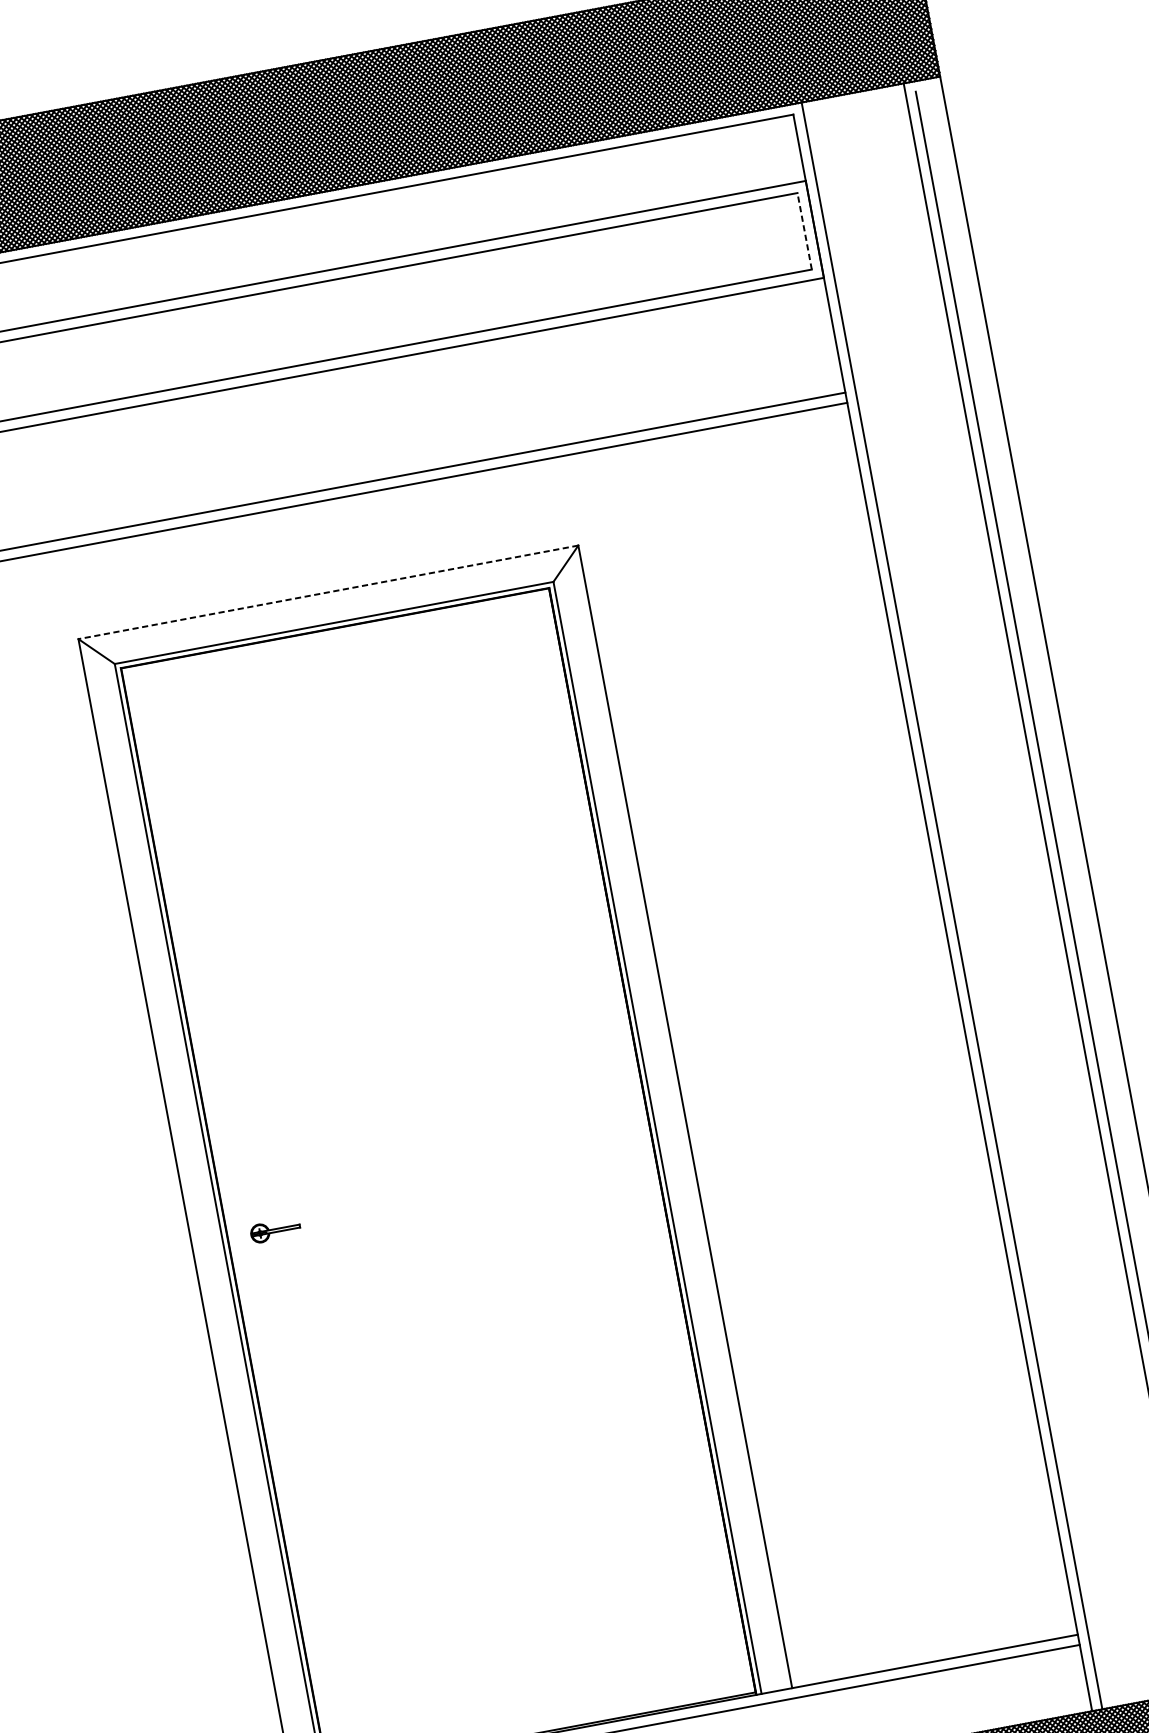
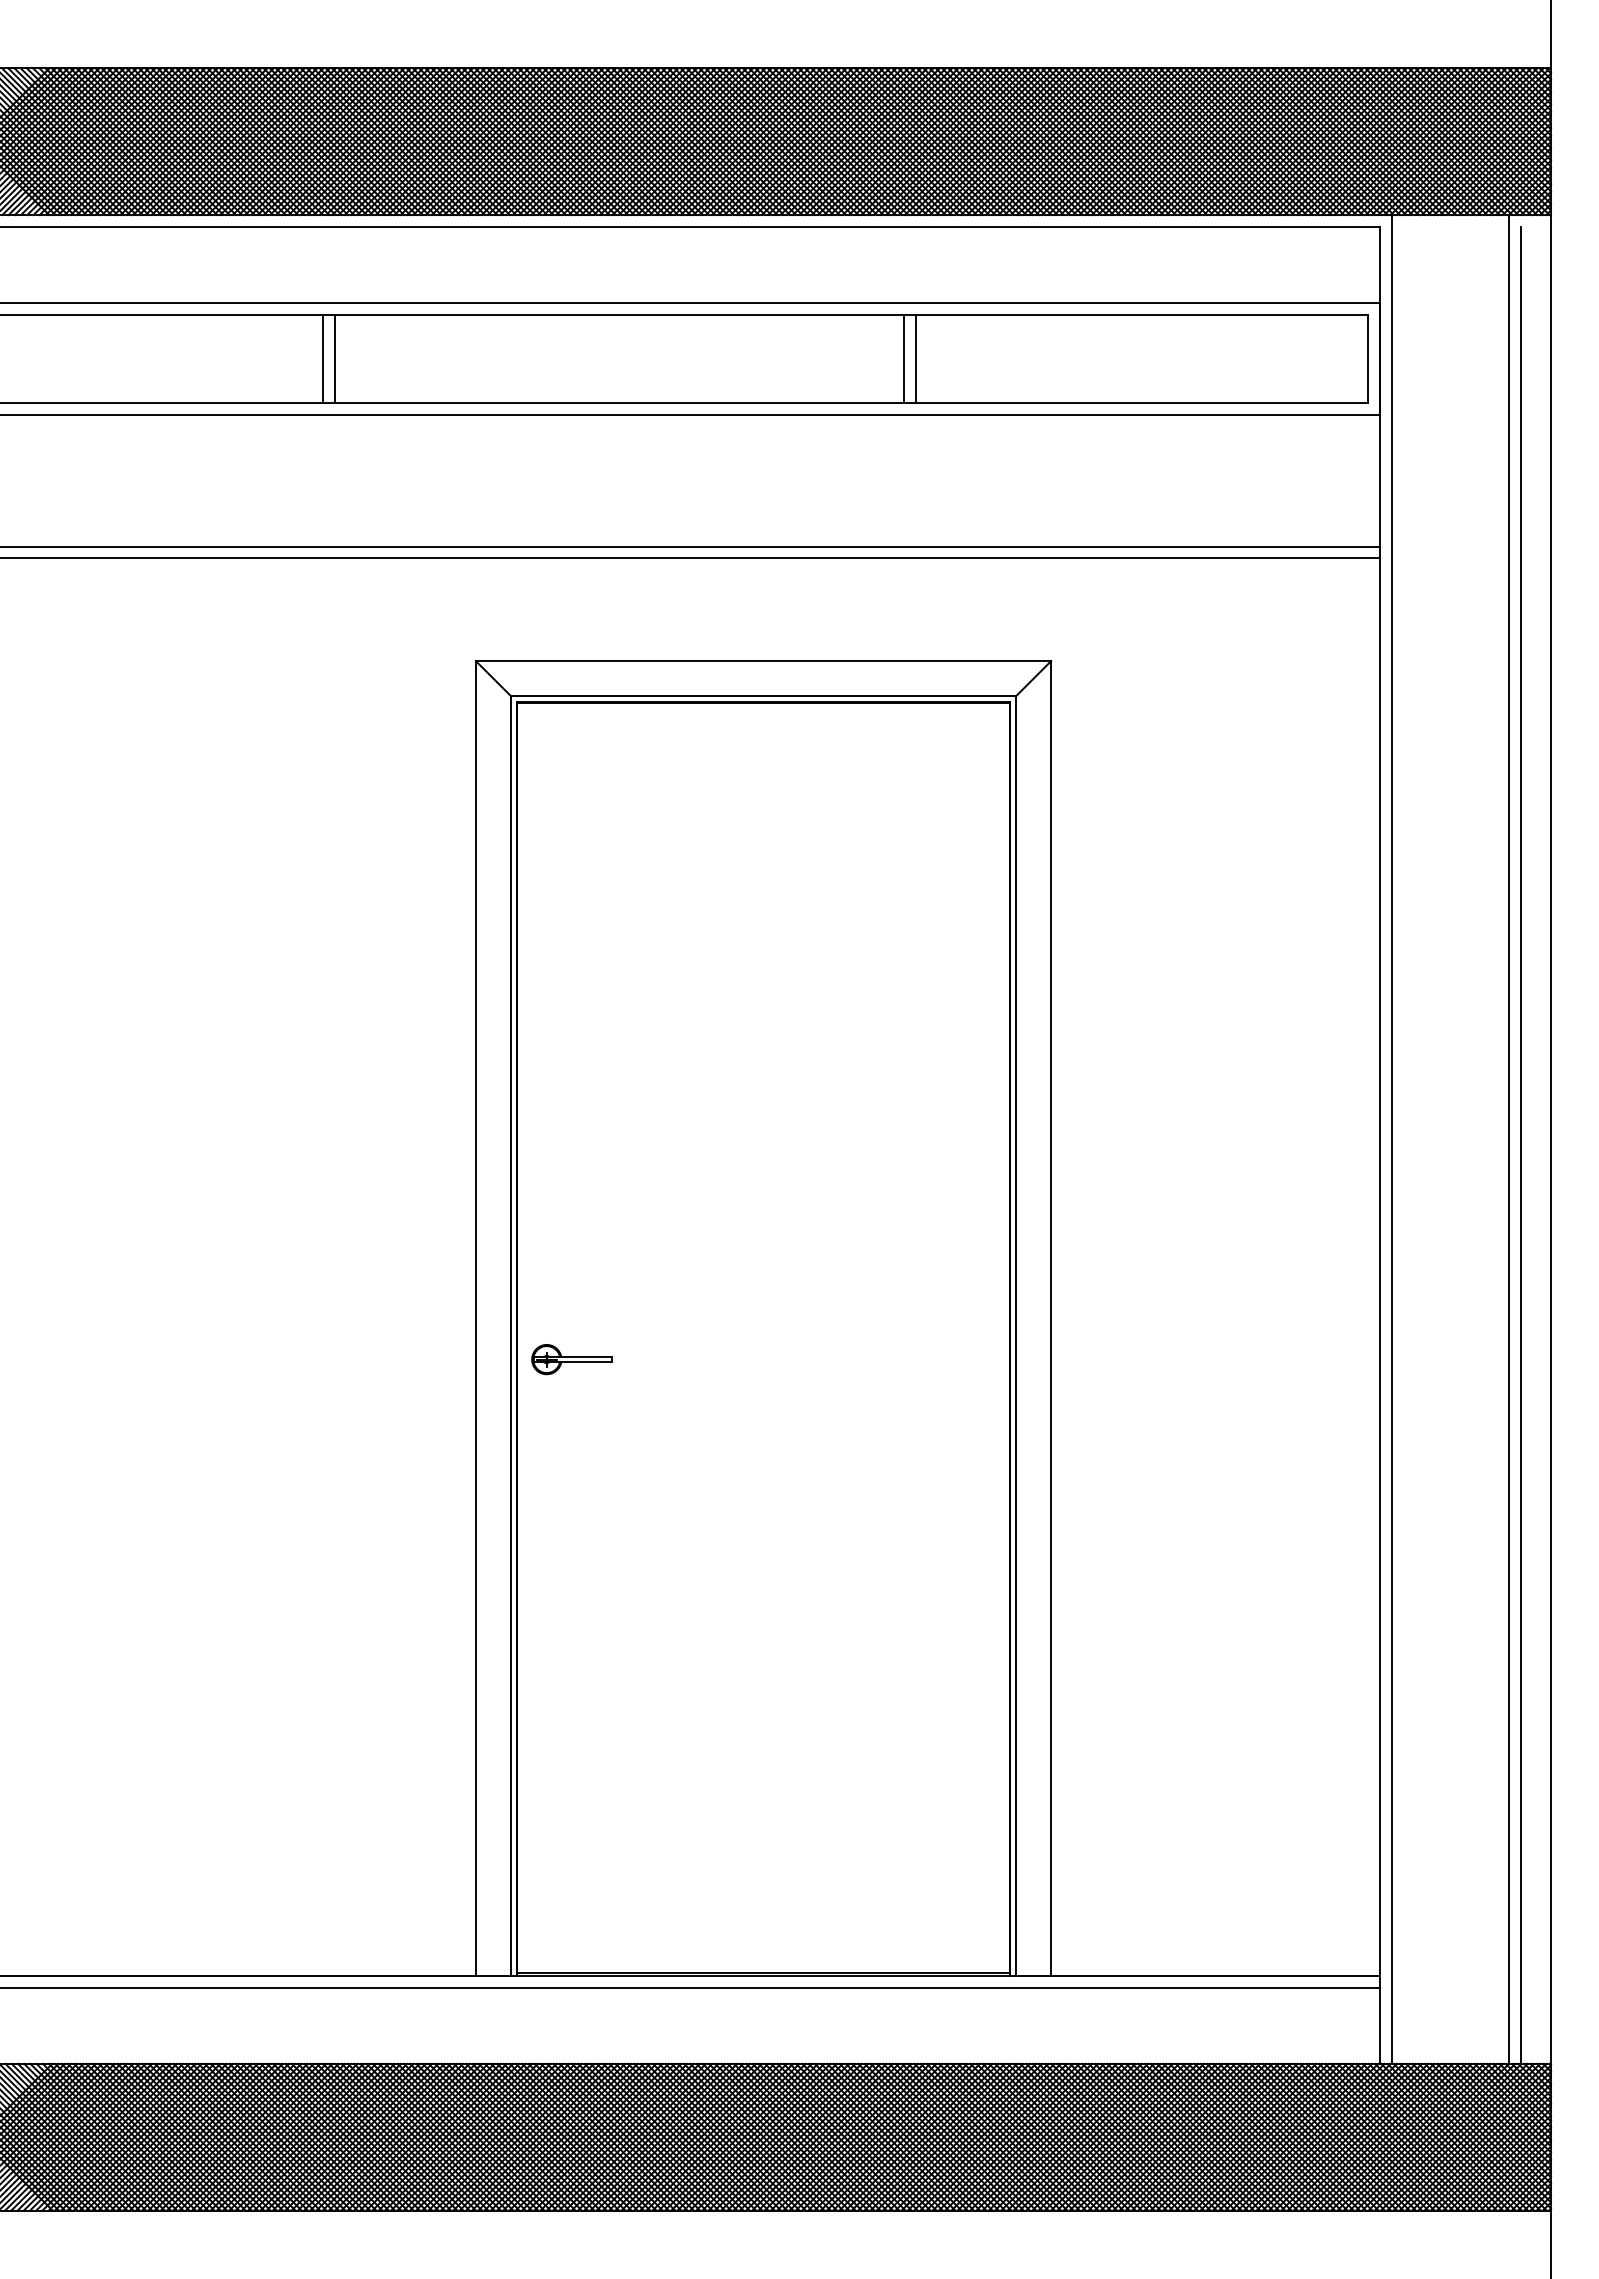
line: (804, 230) -> (1368, 358), dashed -> solid
line: (412, 304) -> (916, 358), added
line: (401, 306) -> (904, 358), added
line: (328, 592) -> (763, 661), dashed -> solid
part: (275, 1230) -> (571, 1359), size x1.43

